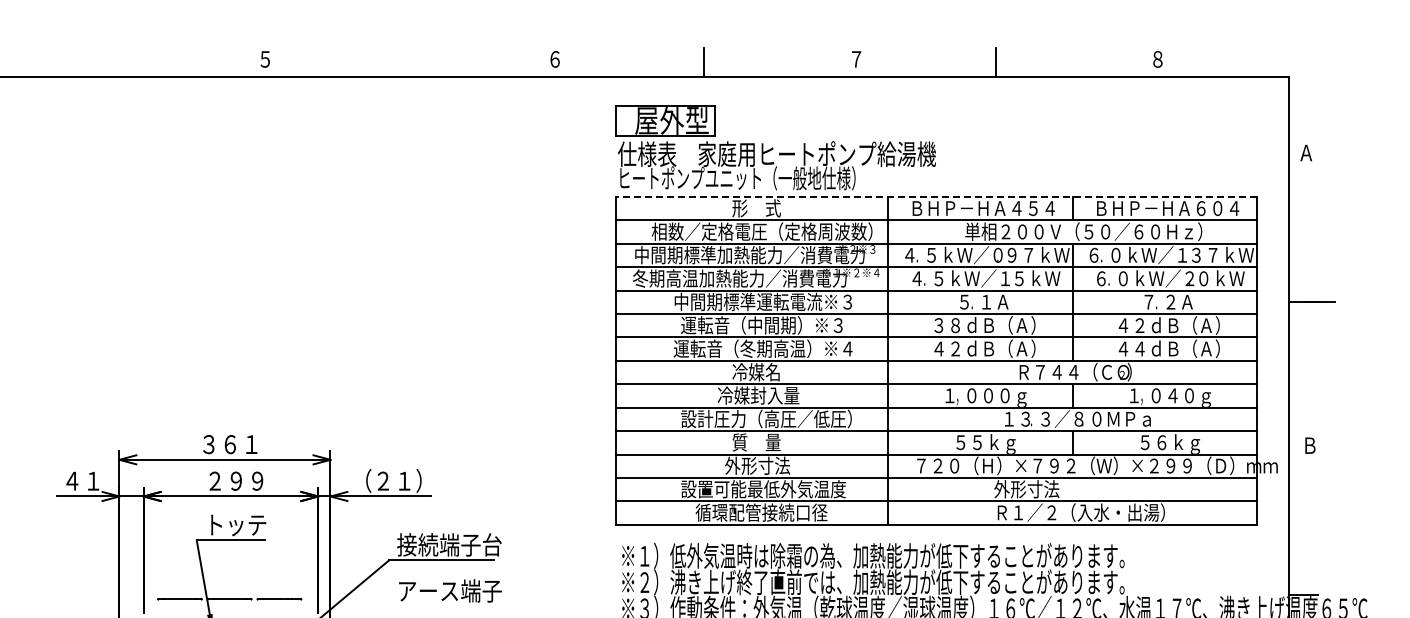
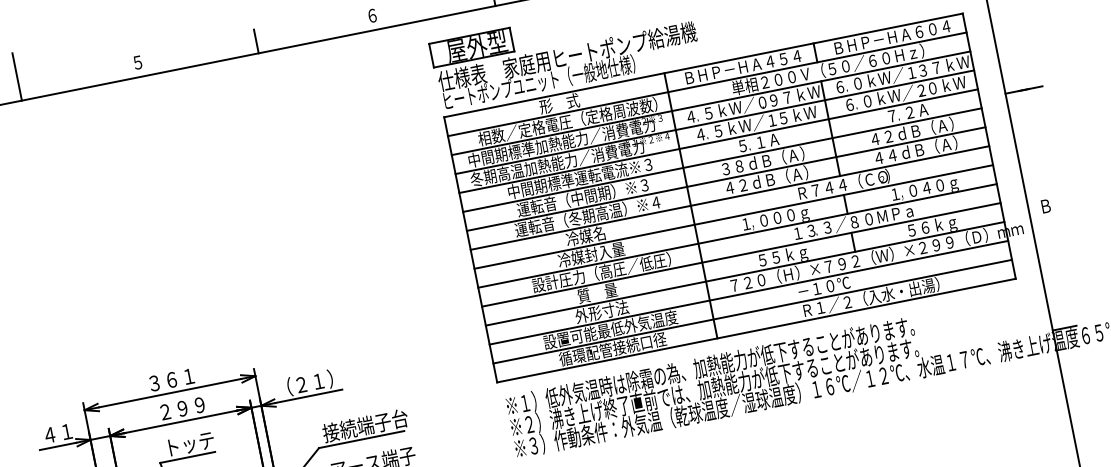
line: (118, 47) -> (17, 76), added
line: (411, 62) -> (256, 41), added
line: (936, 197) -> (703, 65), dashed -> solid
text: (1026, 489) -> (823, 287), 外形寸法 -> －１０℃

